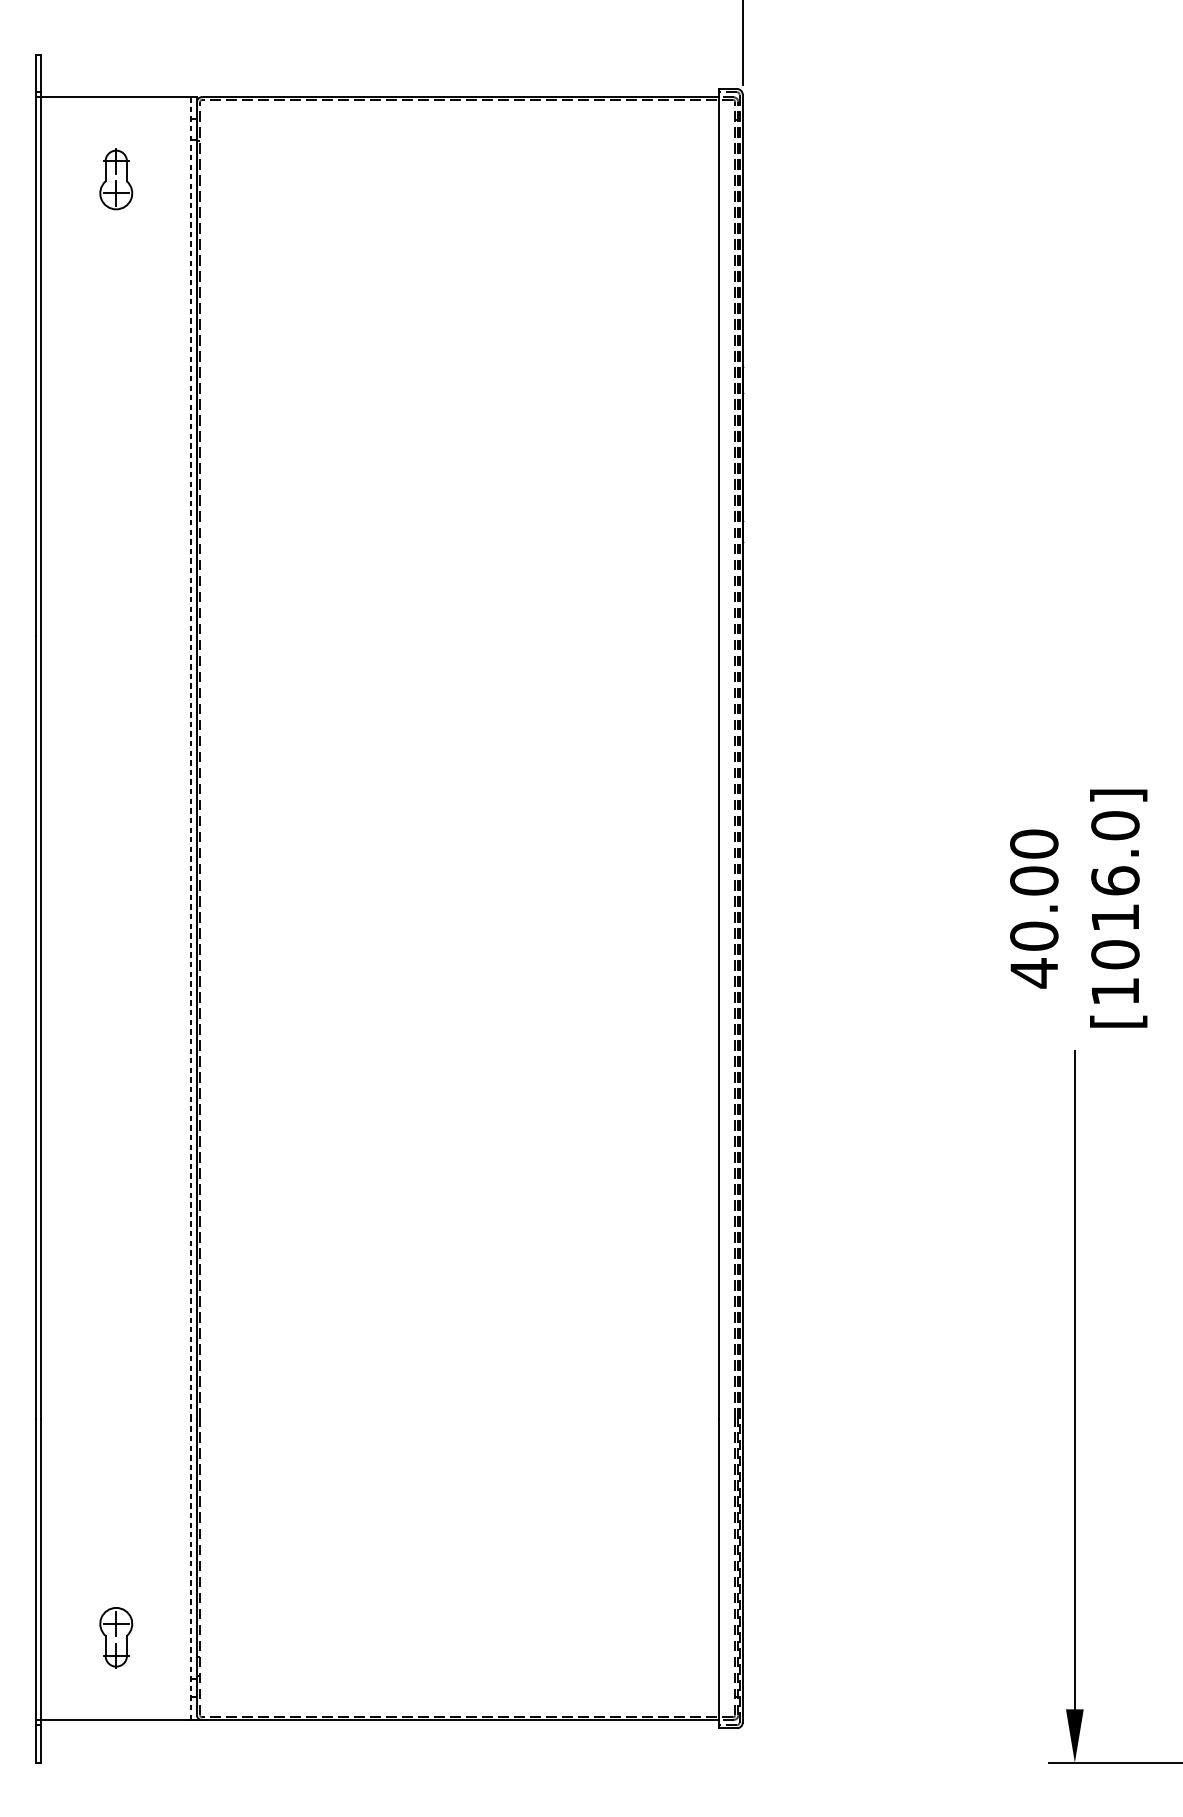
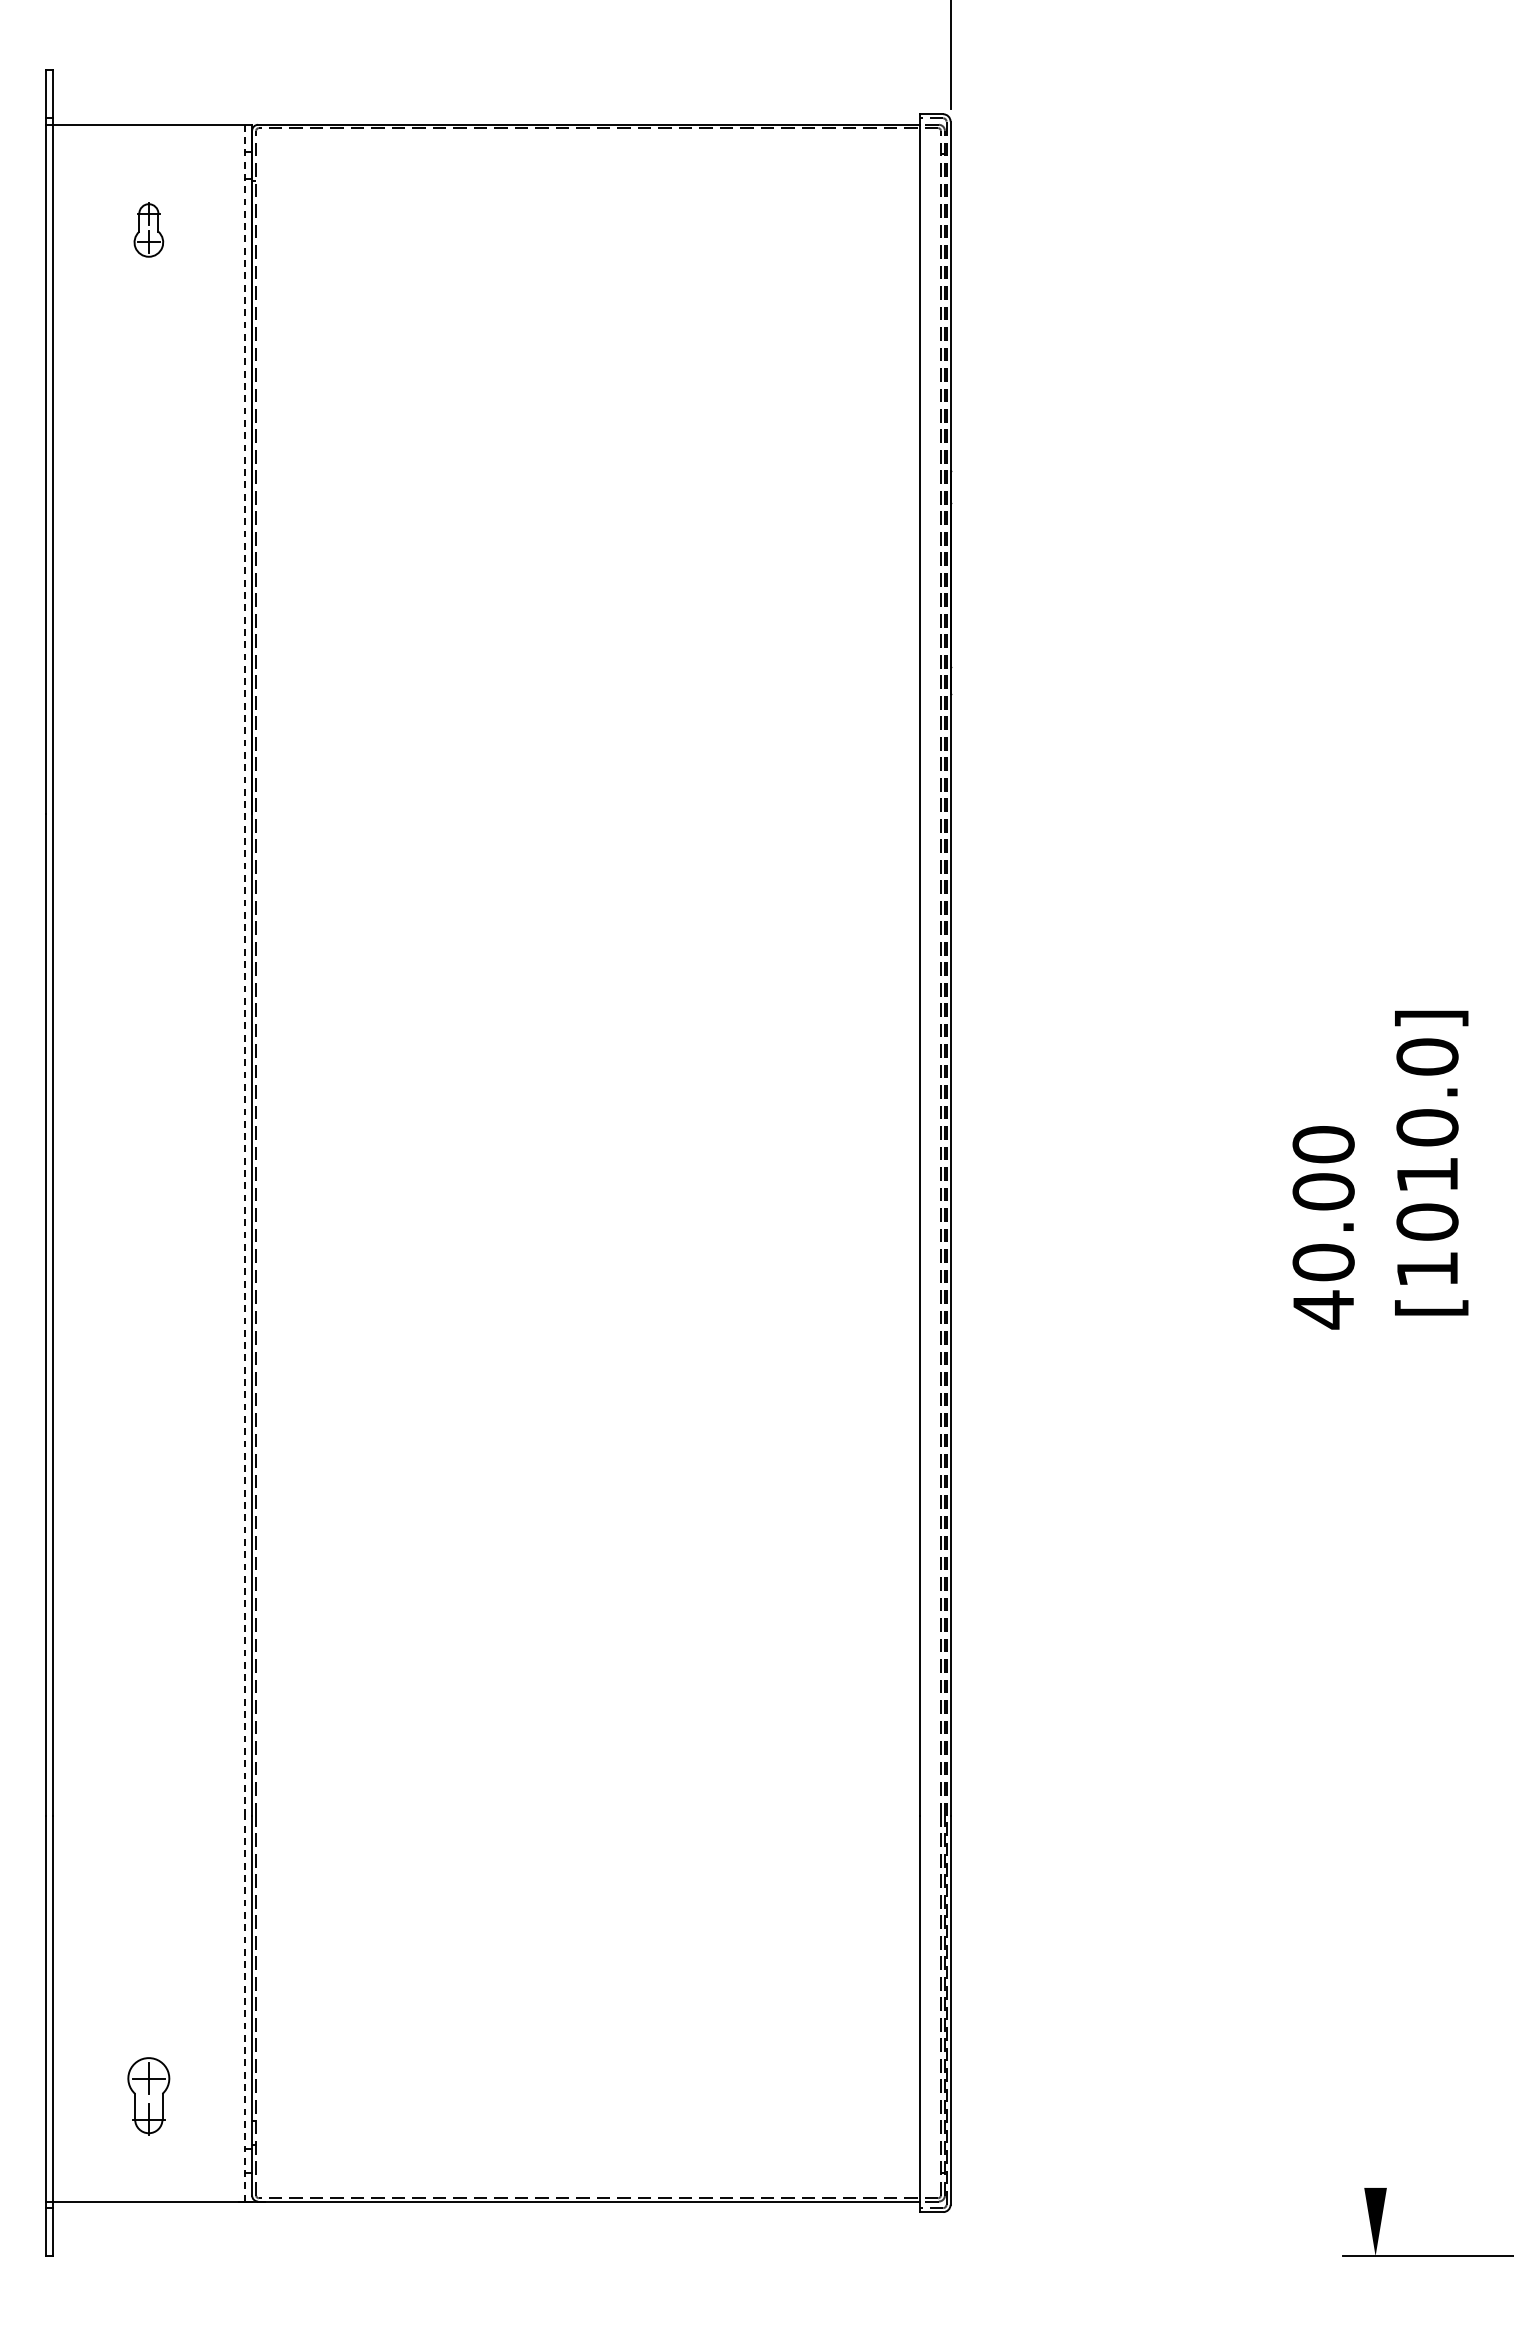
part: (116, 179) -> (148, 229), size x0.7
text: (1115, 880) -> (1427, 1127), [1016.0] -> [1010.0]
text: (1034, 908) -> (1323, 1227), moved
line: (1074, 1380) -> (1375, 1766), removed

